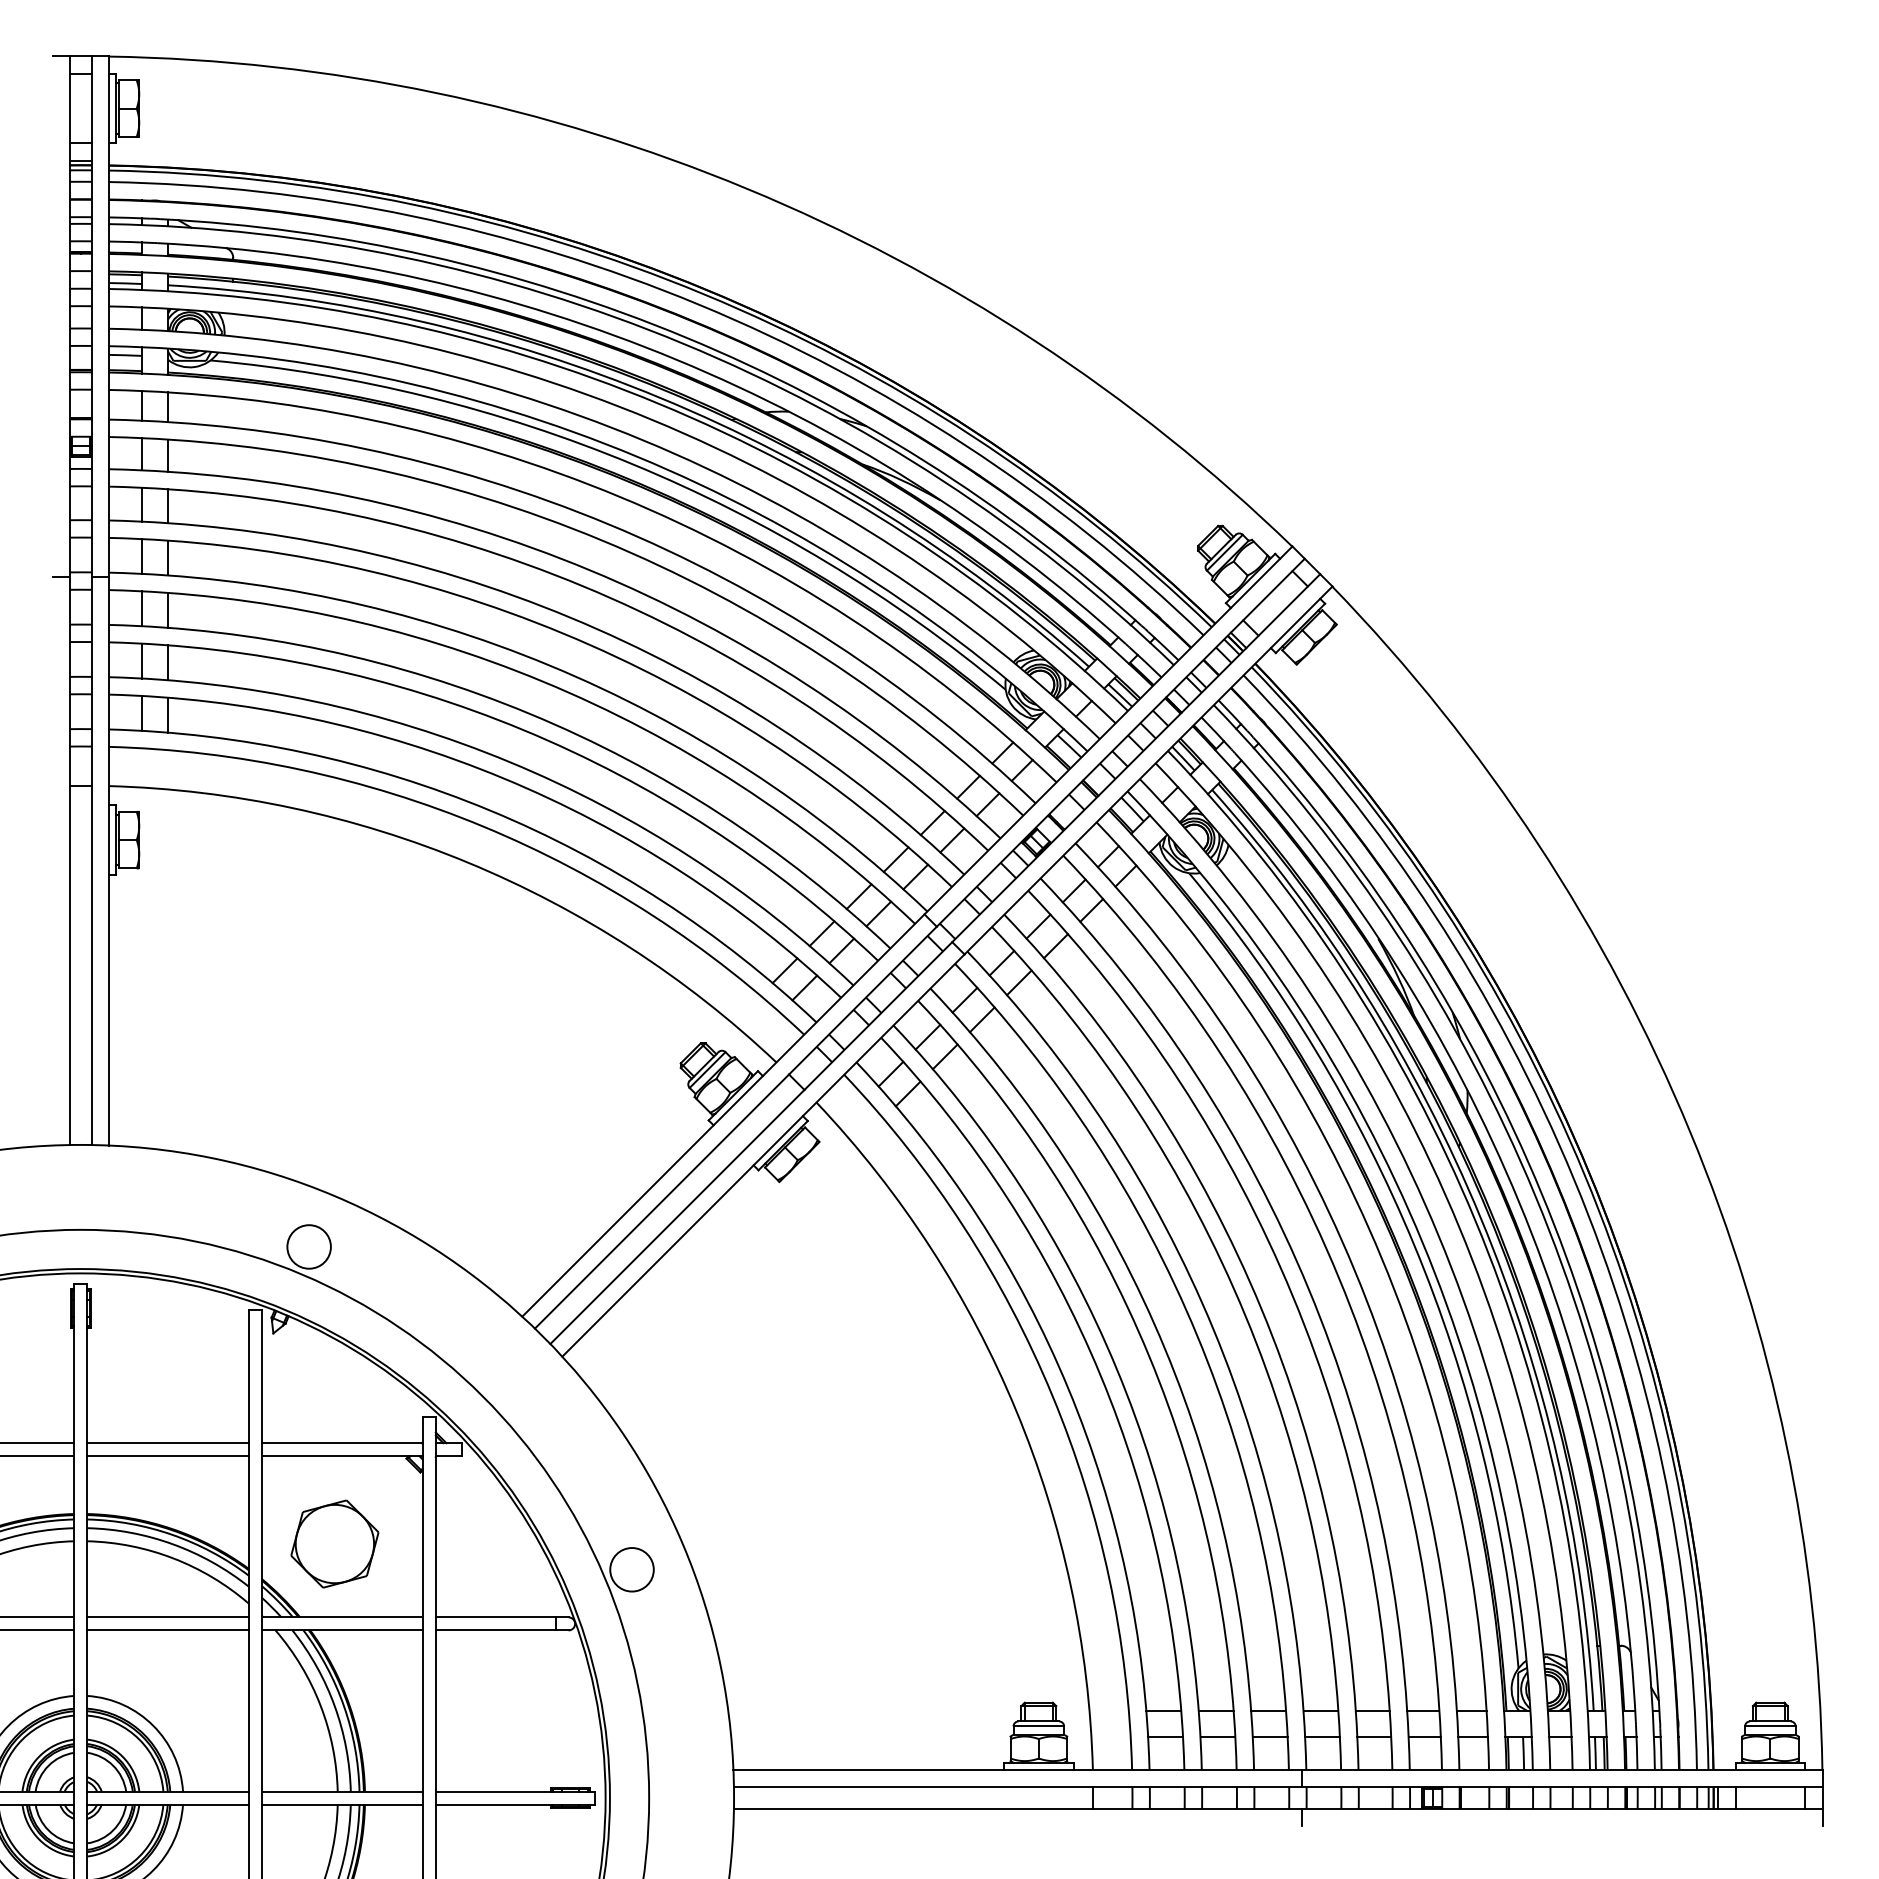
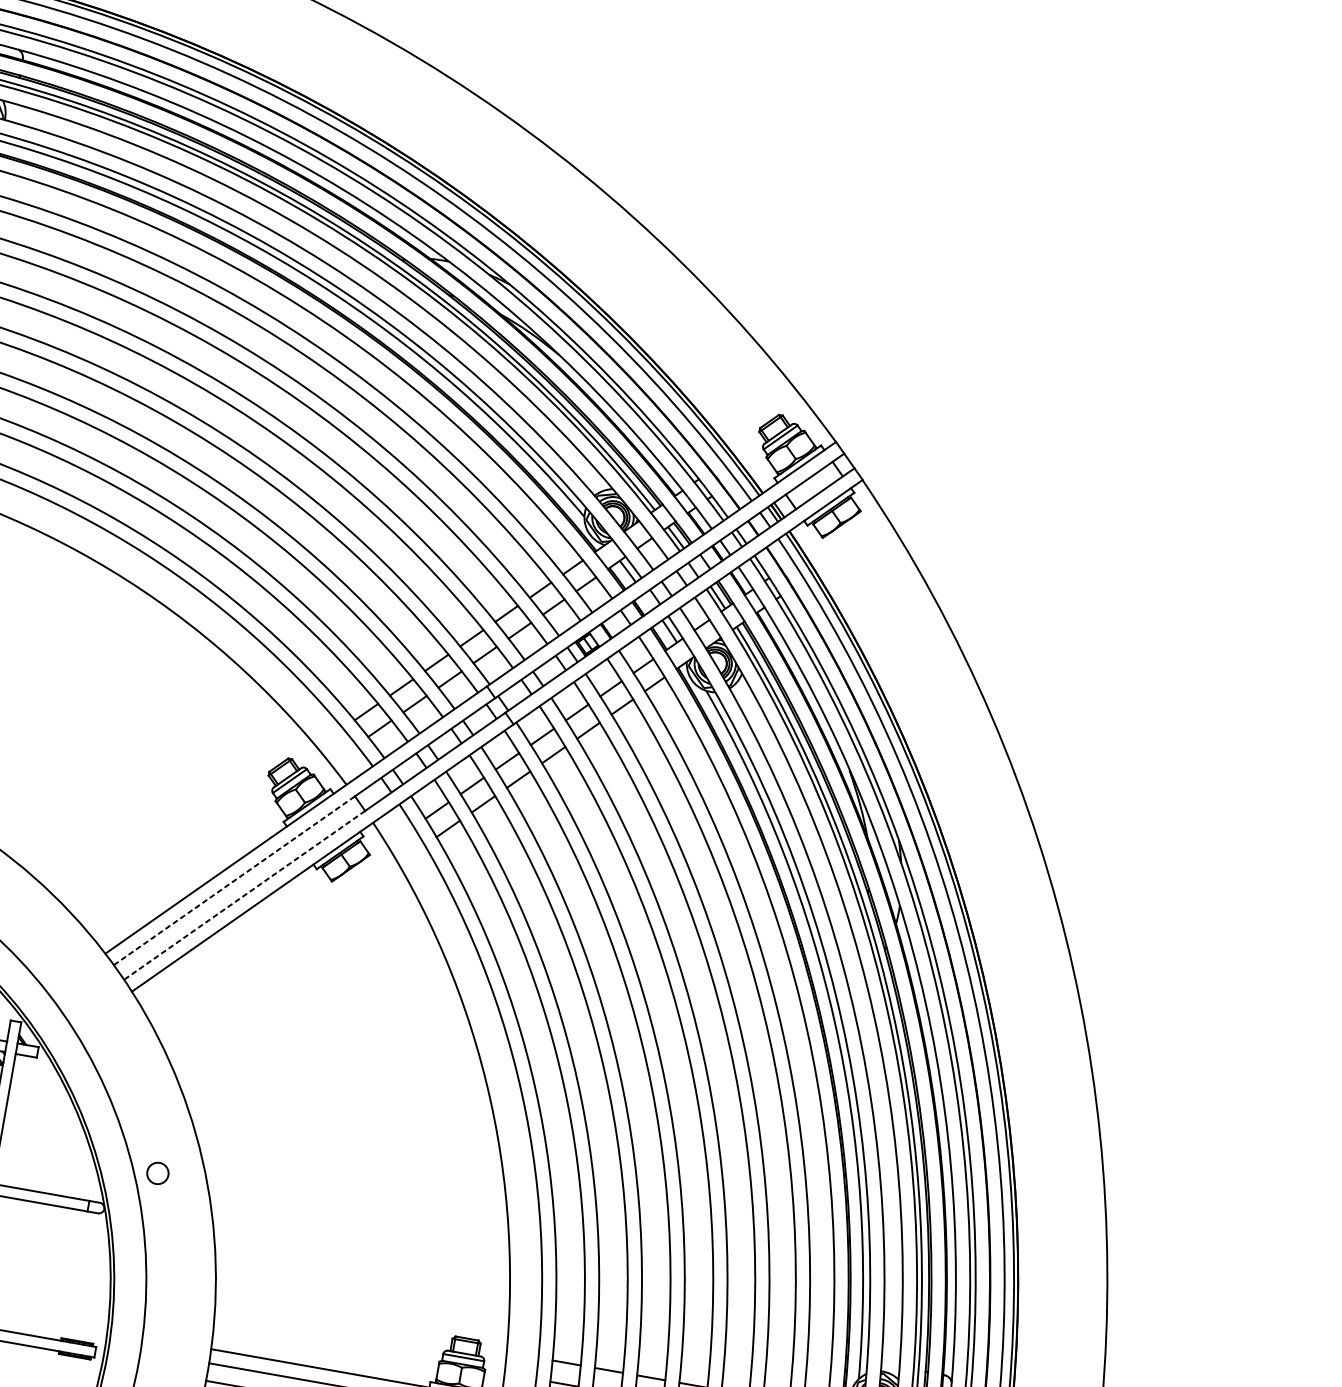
line: (662, 1201) -> (234, 880), solid -> dashed
line: (677, 1216) -> (244, 894), solid -> dashed
circle: (631, 1569) -> (157, 1173), size x0.6

